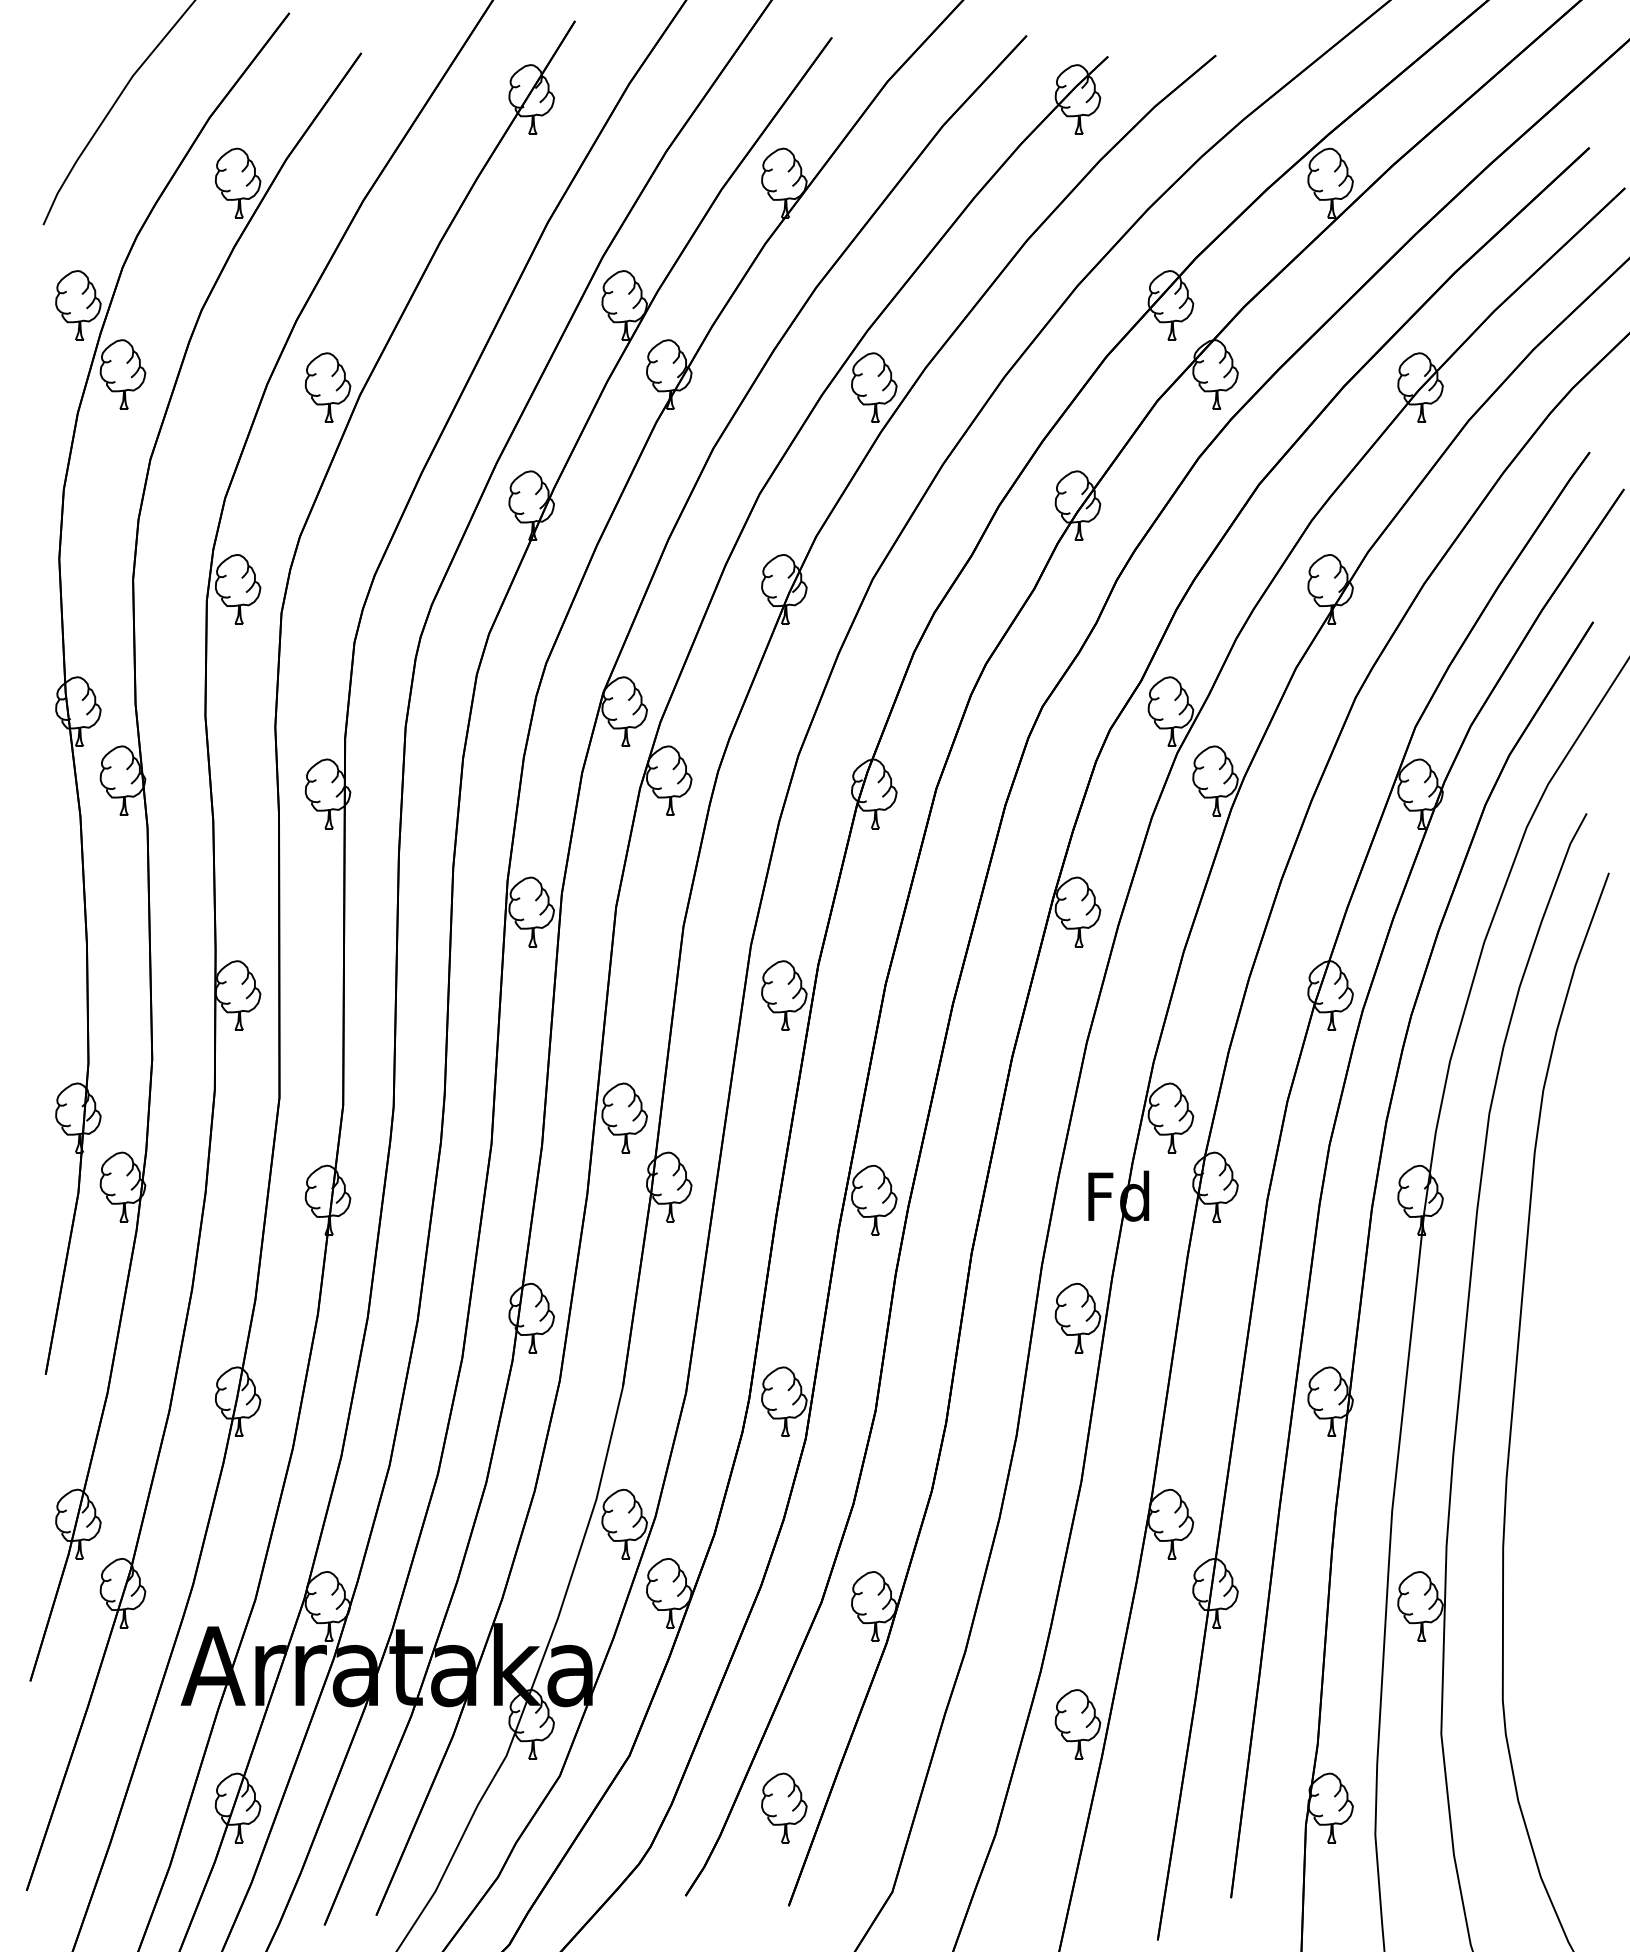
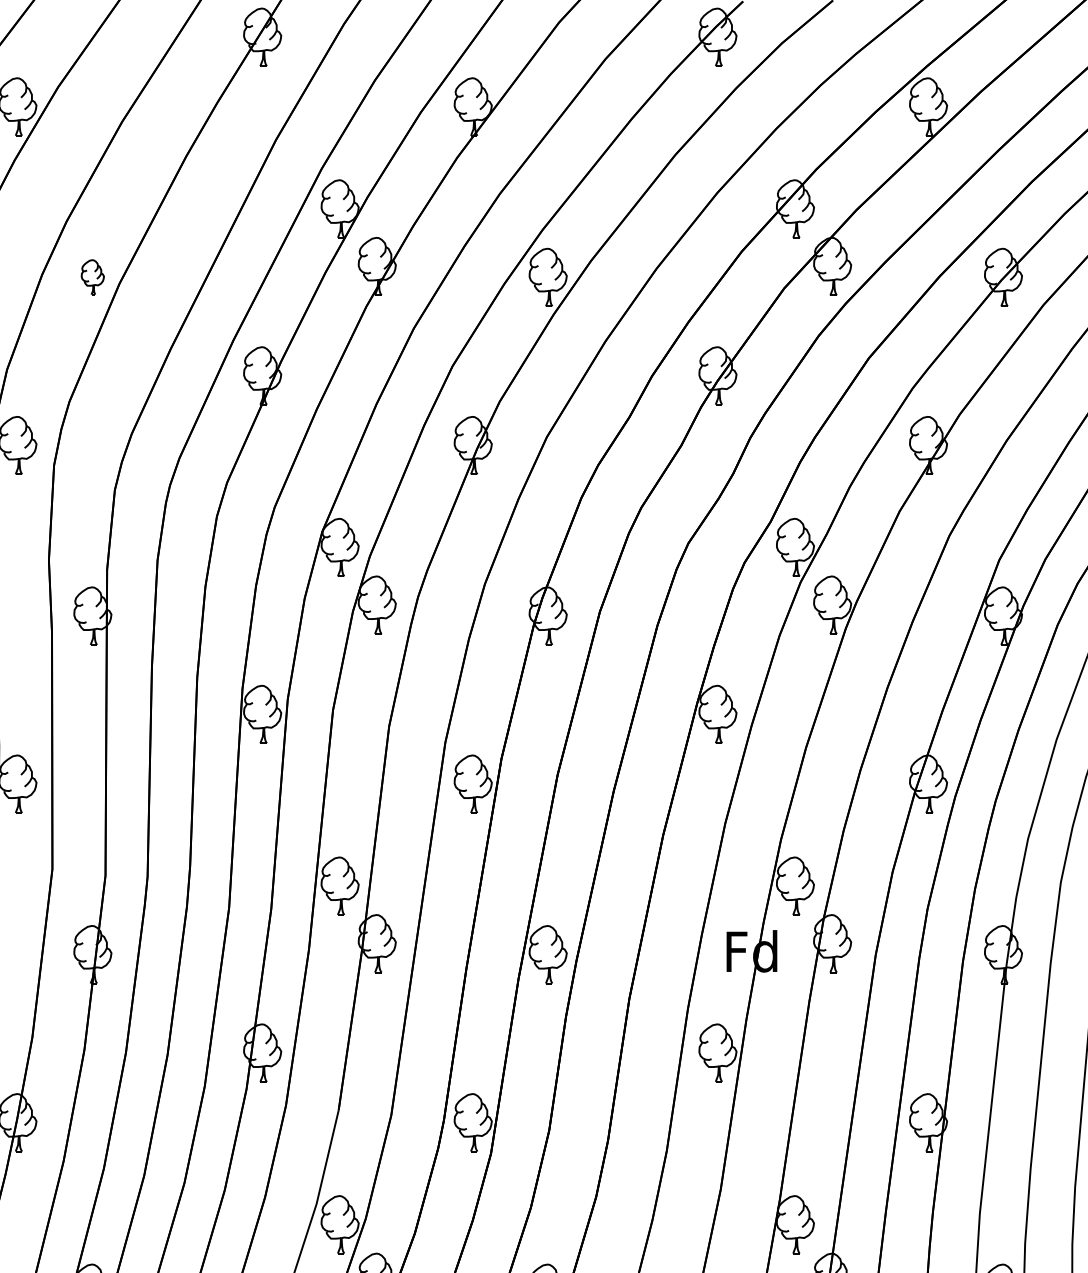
part: (327, 387) -> (92, 277), size x0.6

